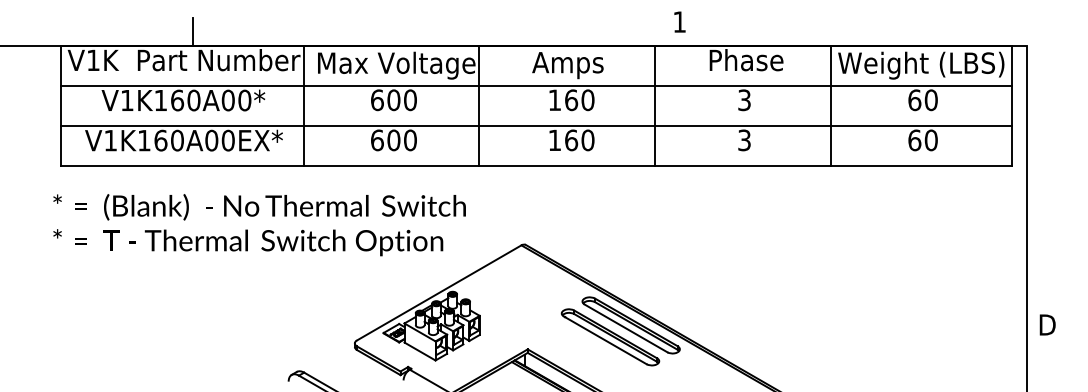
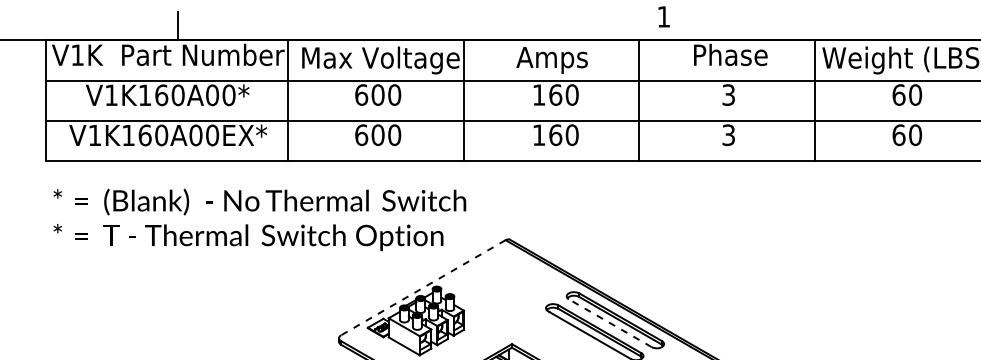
text: (259, 225) -> (259, 220), moved
line: (439, 292) -> (423, 287), solid -> dashed
line: (625, 328) -> (609, 323), solid -> dashed

